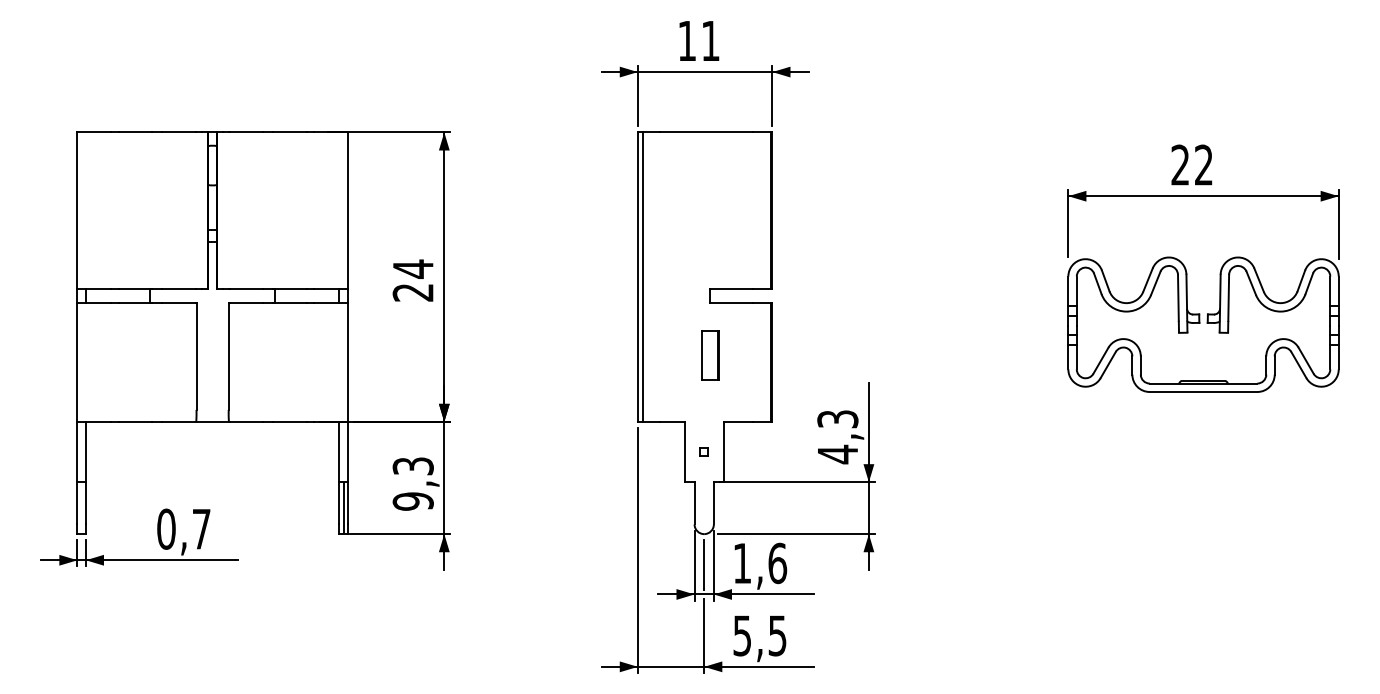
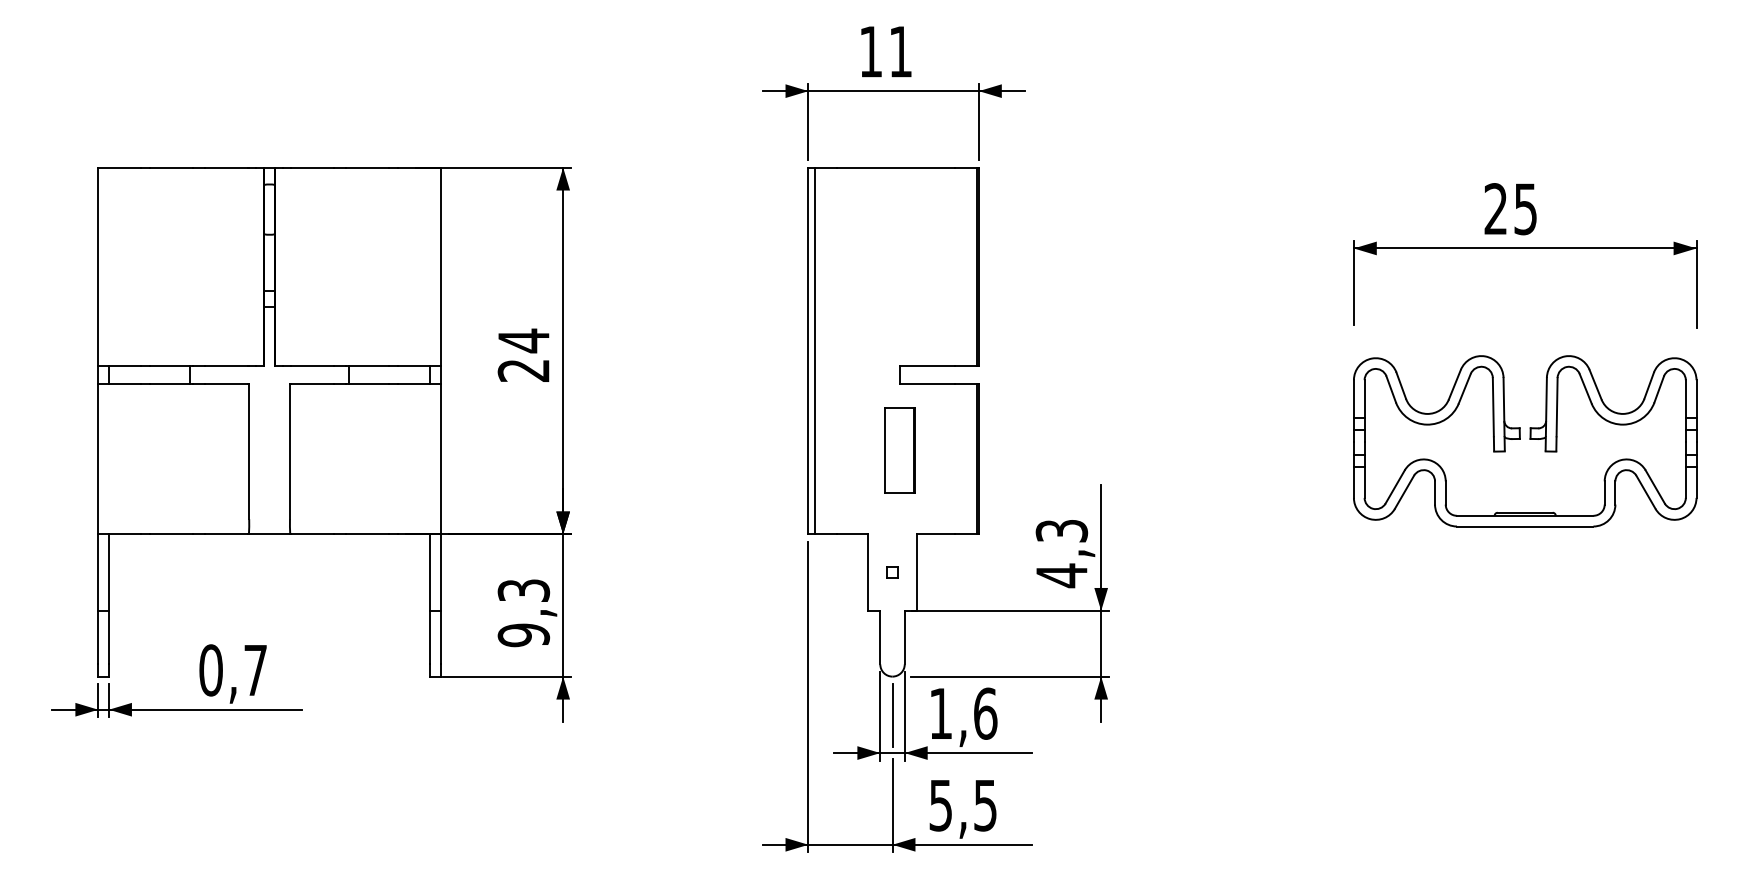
text: (1203, 165) -> (1525, 209), 22 -> 25
part: (1203, 324) -> (1525, 441), moved
part: (709, 355) -> (899, 450), size x1.4
line: (343, 507) -> (435, 643), removed

